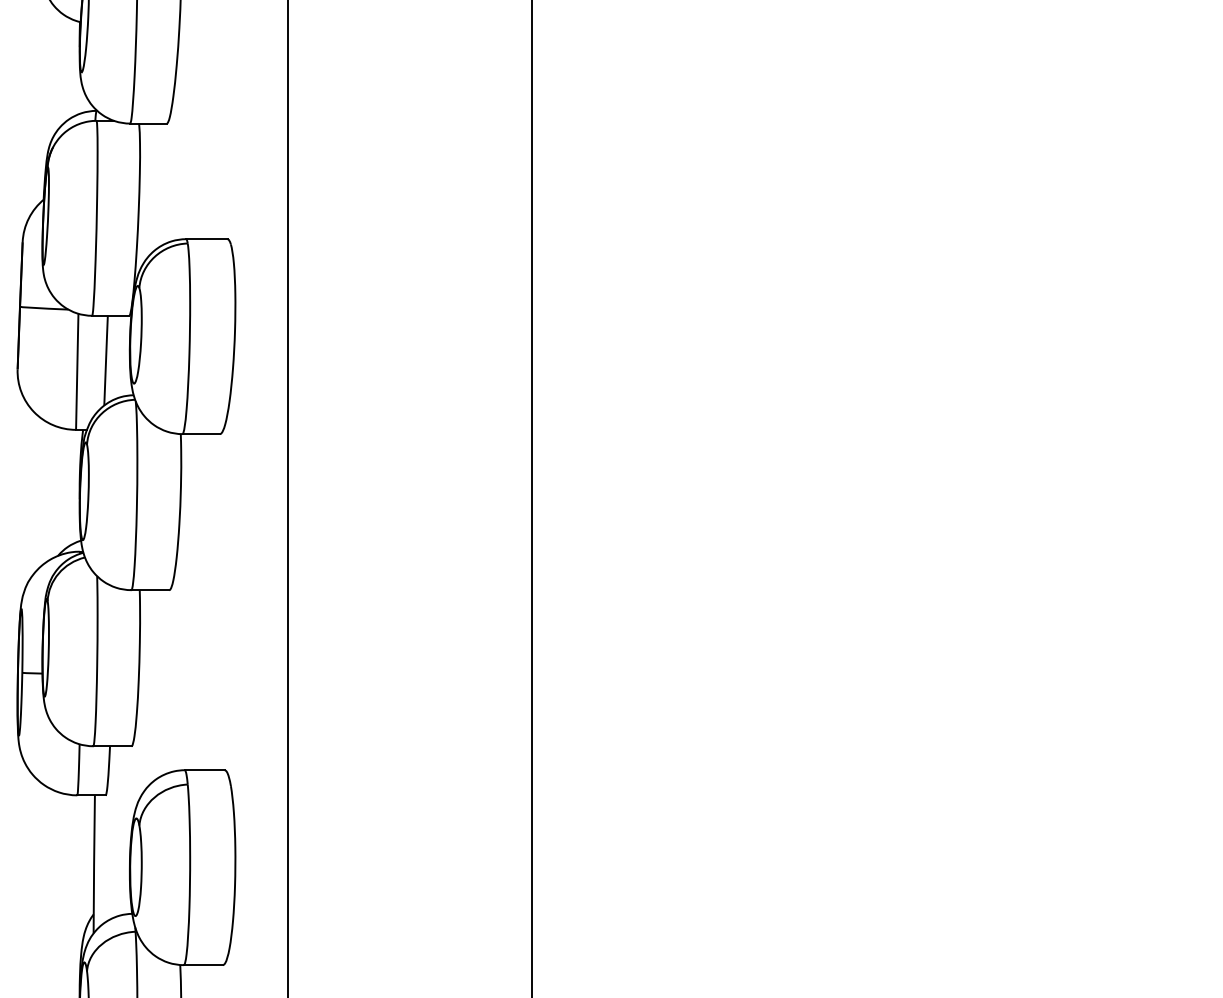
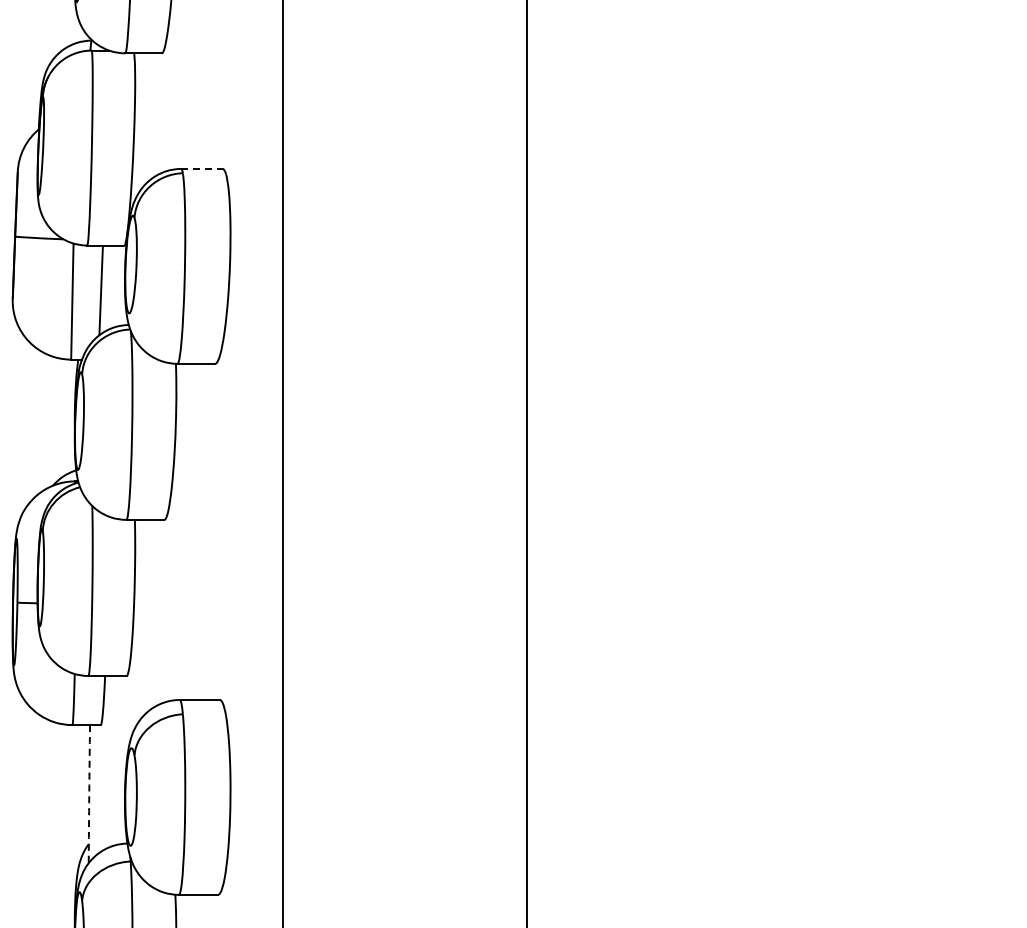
line: (206, 239) -> (201, 169), solid -> dashed
arc: (94, 864) -> (89, 794), solid -> dashed

